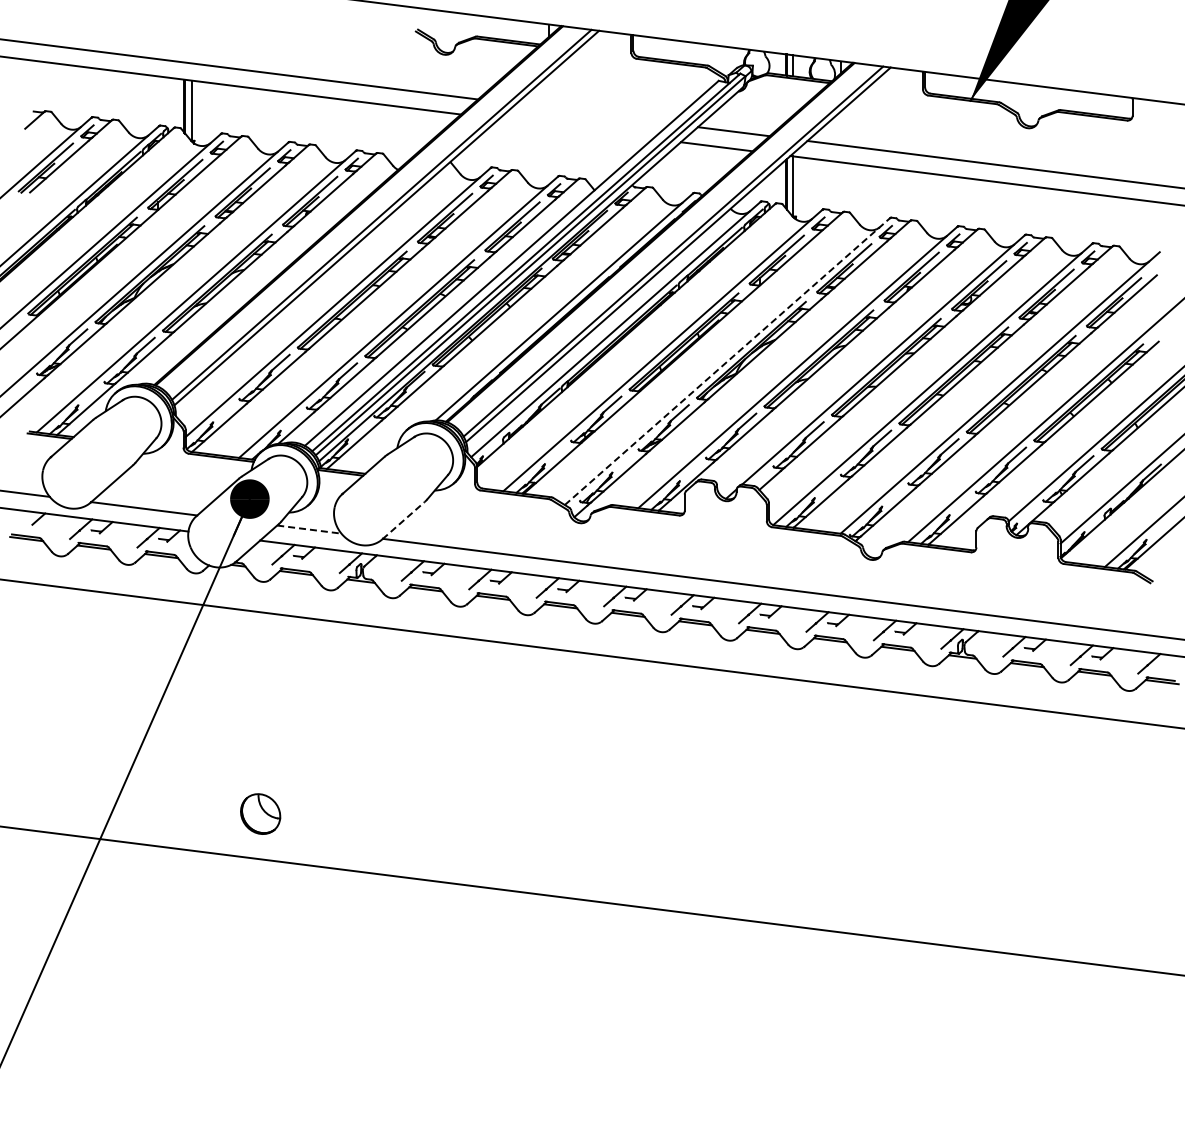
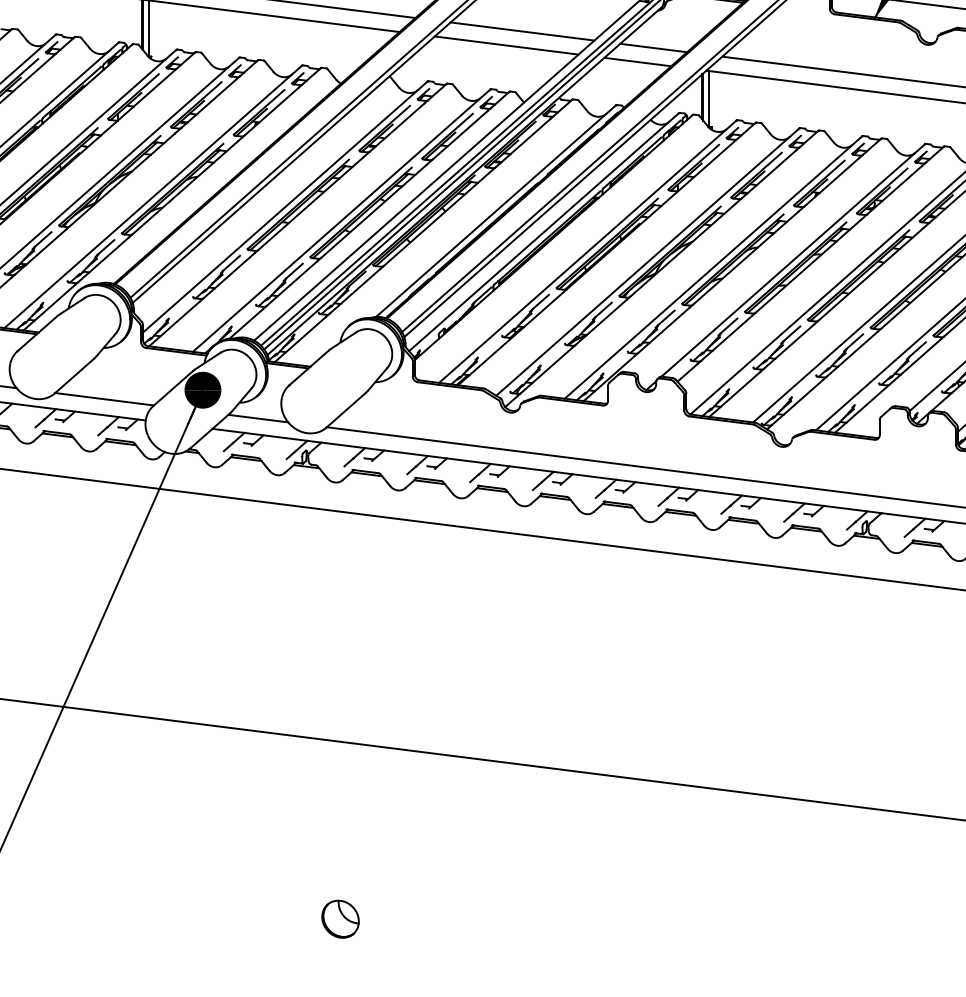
line: (592, 113) -> (522, 31), added
line: (575, 128) -> (506, 45), added
line: (727, 361) -> (647, 262), dashed -> solid
line: (403, 520) -> (346, 410), dashed -> solid
line: (309, 529) -> (258, 418), dashed -> solid
part: (260, 813) -> (340, 918), moved

